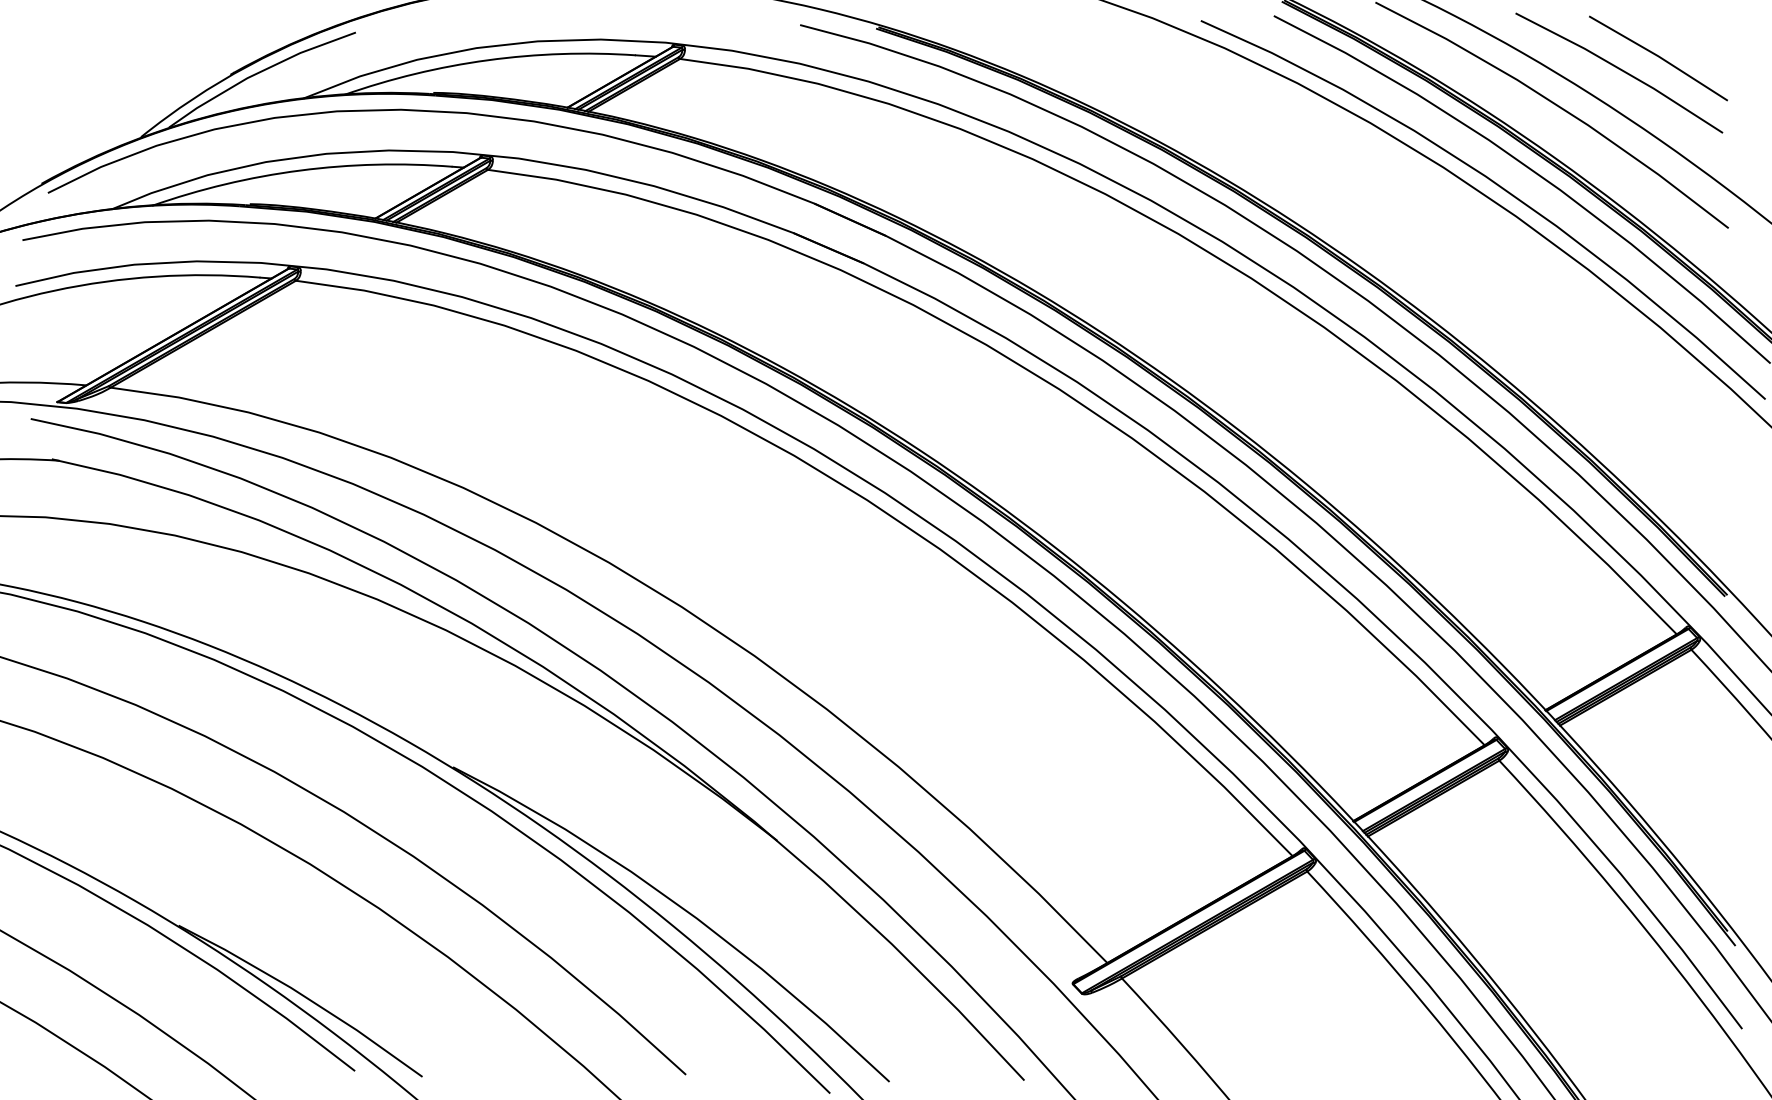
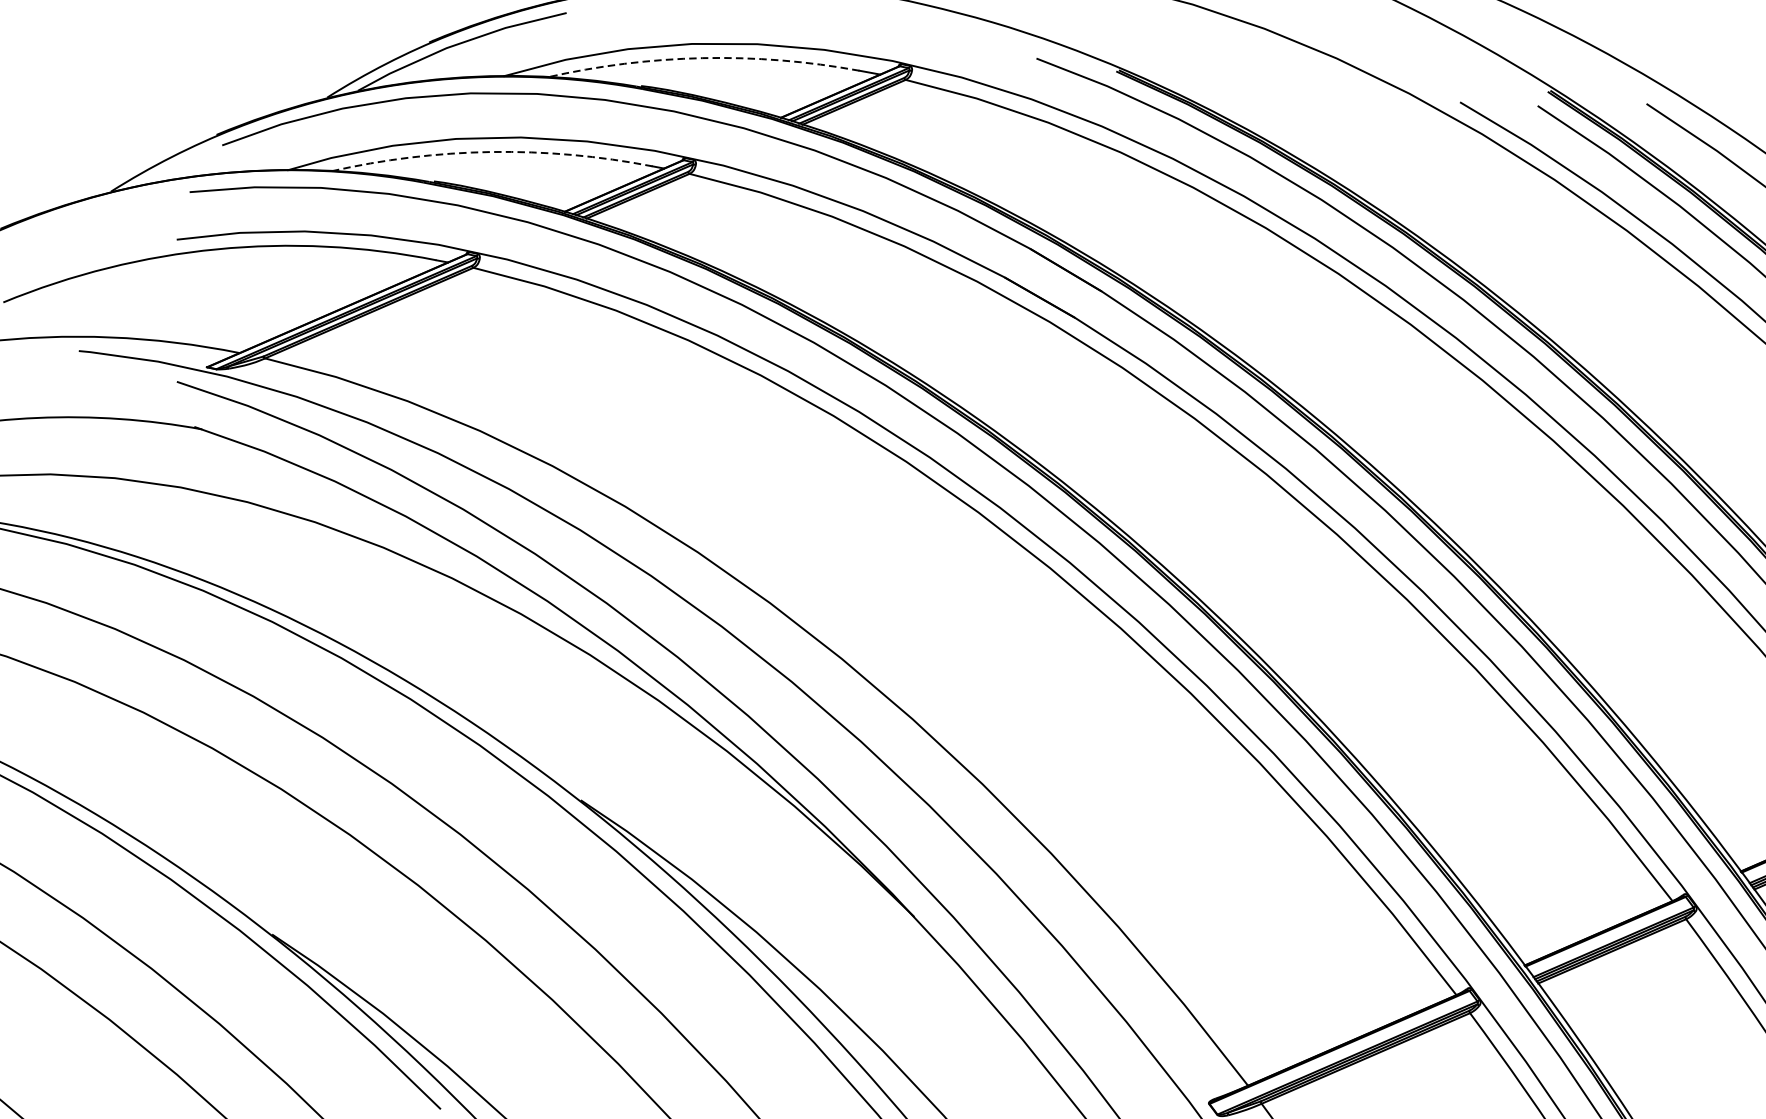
arc: (488, 60) -> (703, 58), solid -> dashed
arc: (300, 170) -> (491, 151), solid -> dashed

